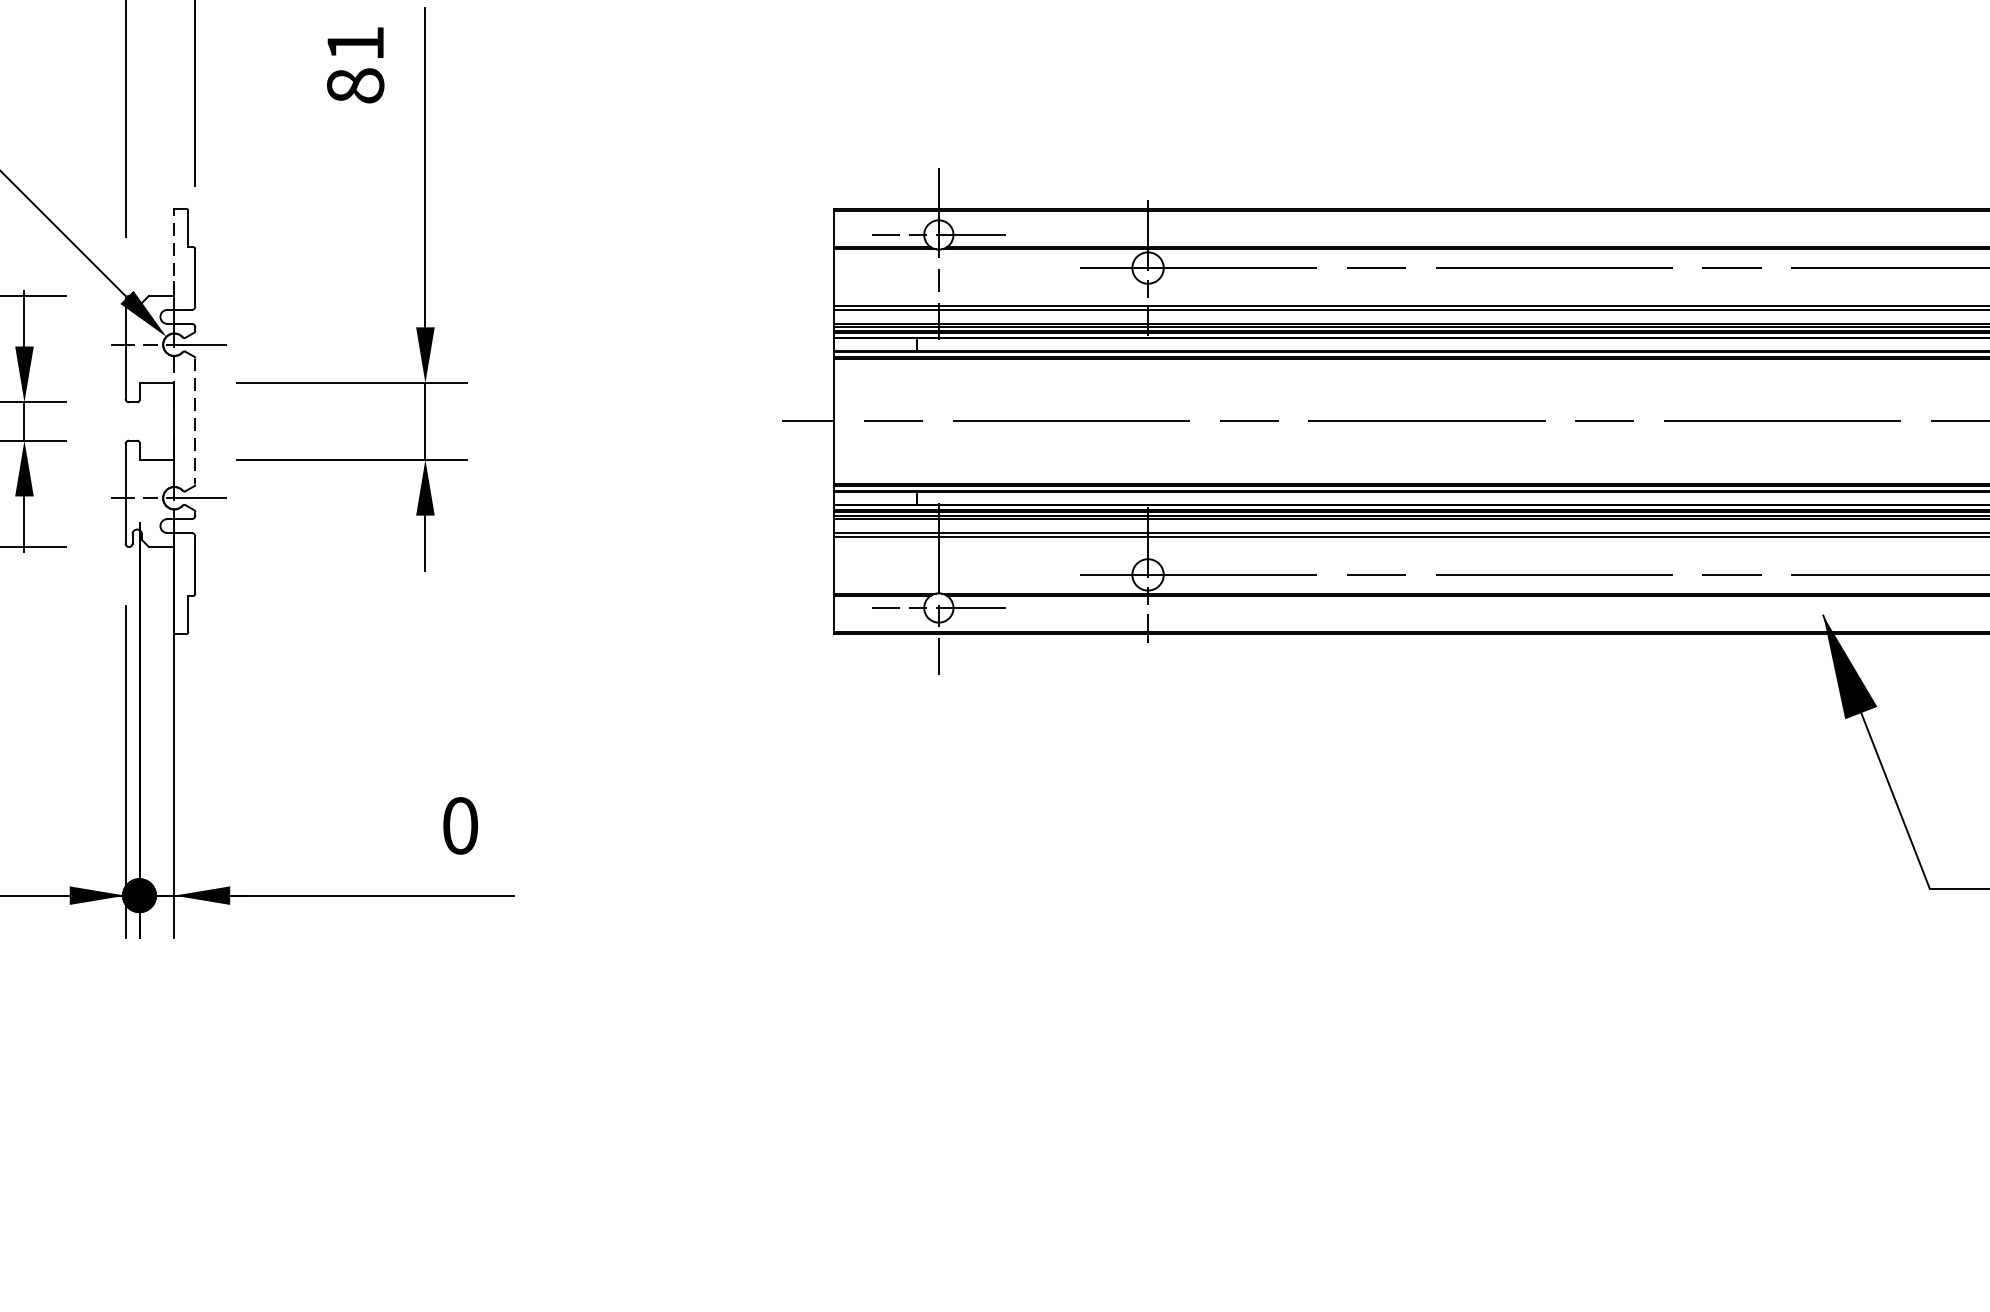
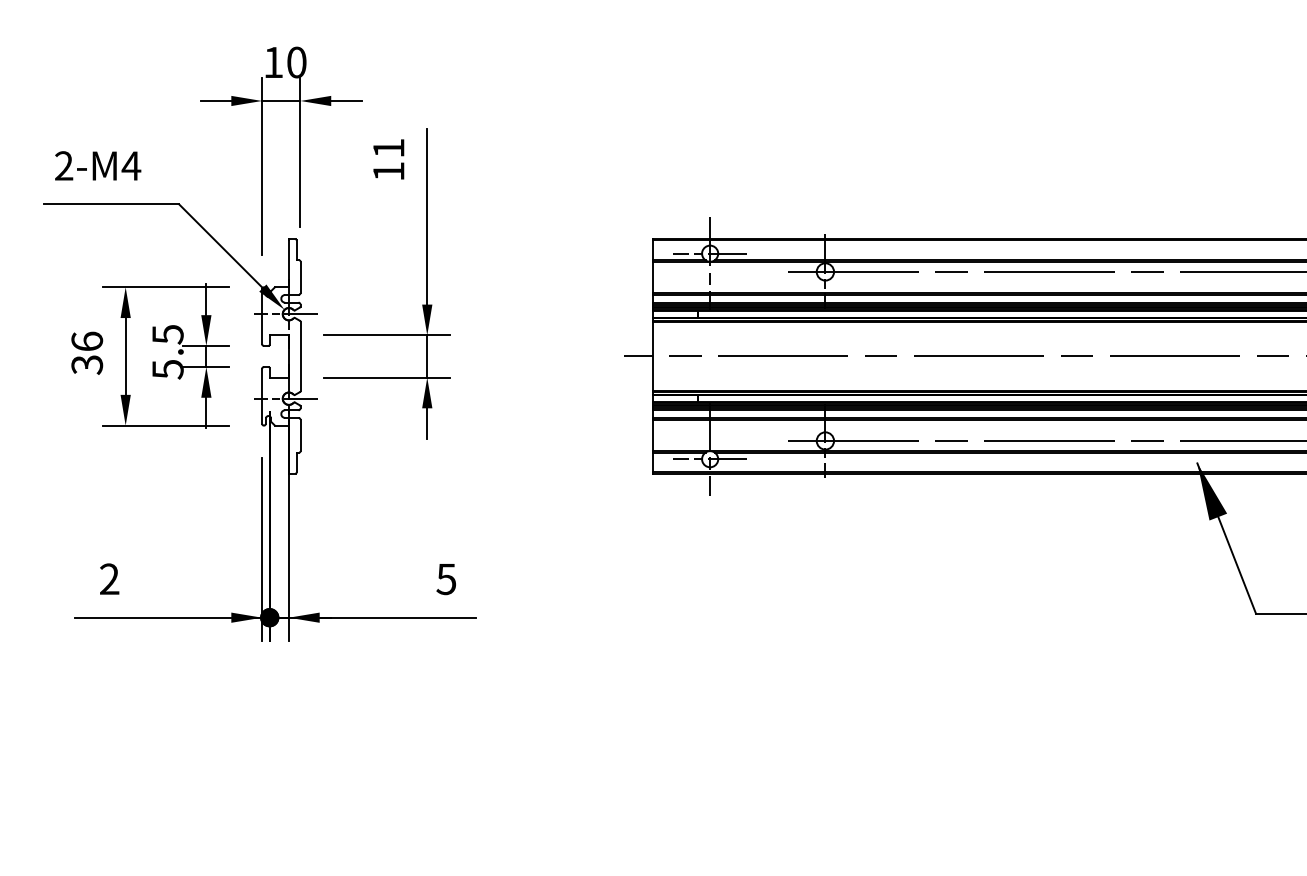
text: (355, 85) -> (388, 171), 81 -> 11
line: (173, 252) -> (288, 263), dashed -> solid
line: (195, 421) -> (300, 356), dashed -> solid
text: (460, 826) -> (446, 579), 0 -> 5

